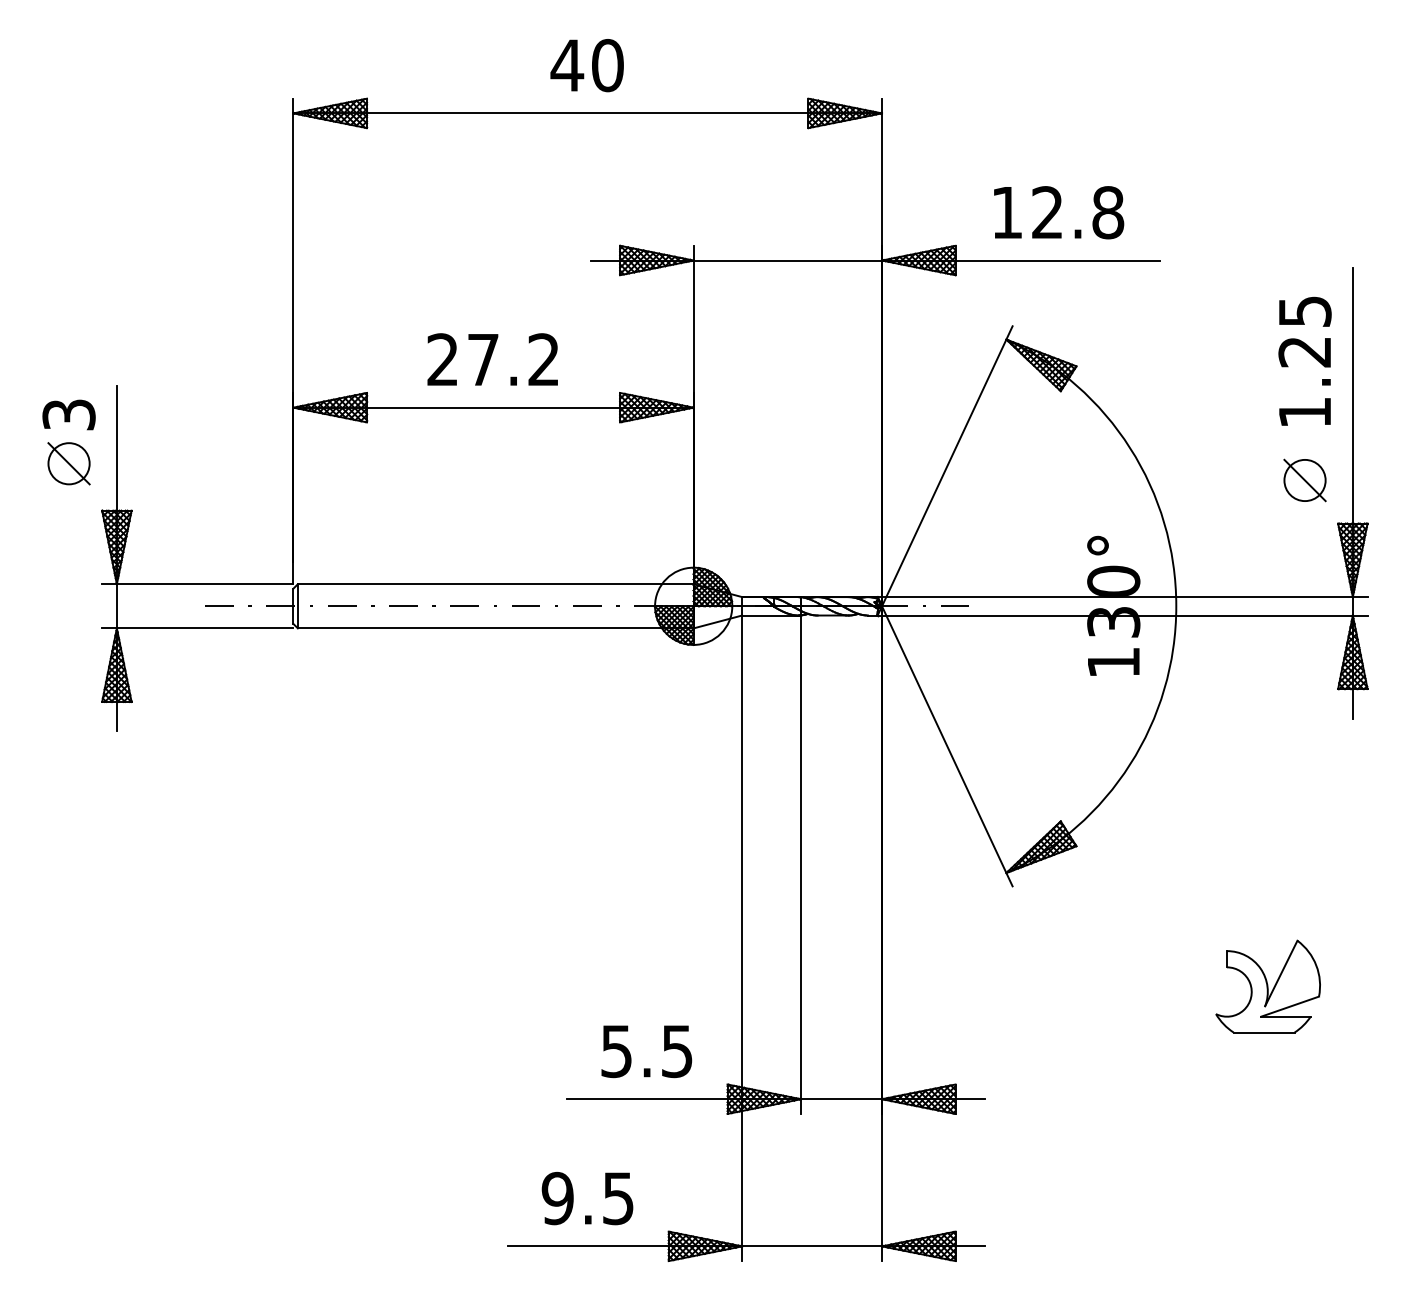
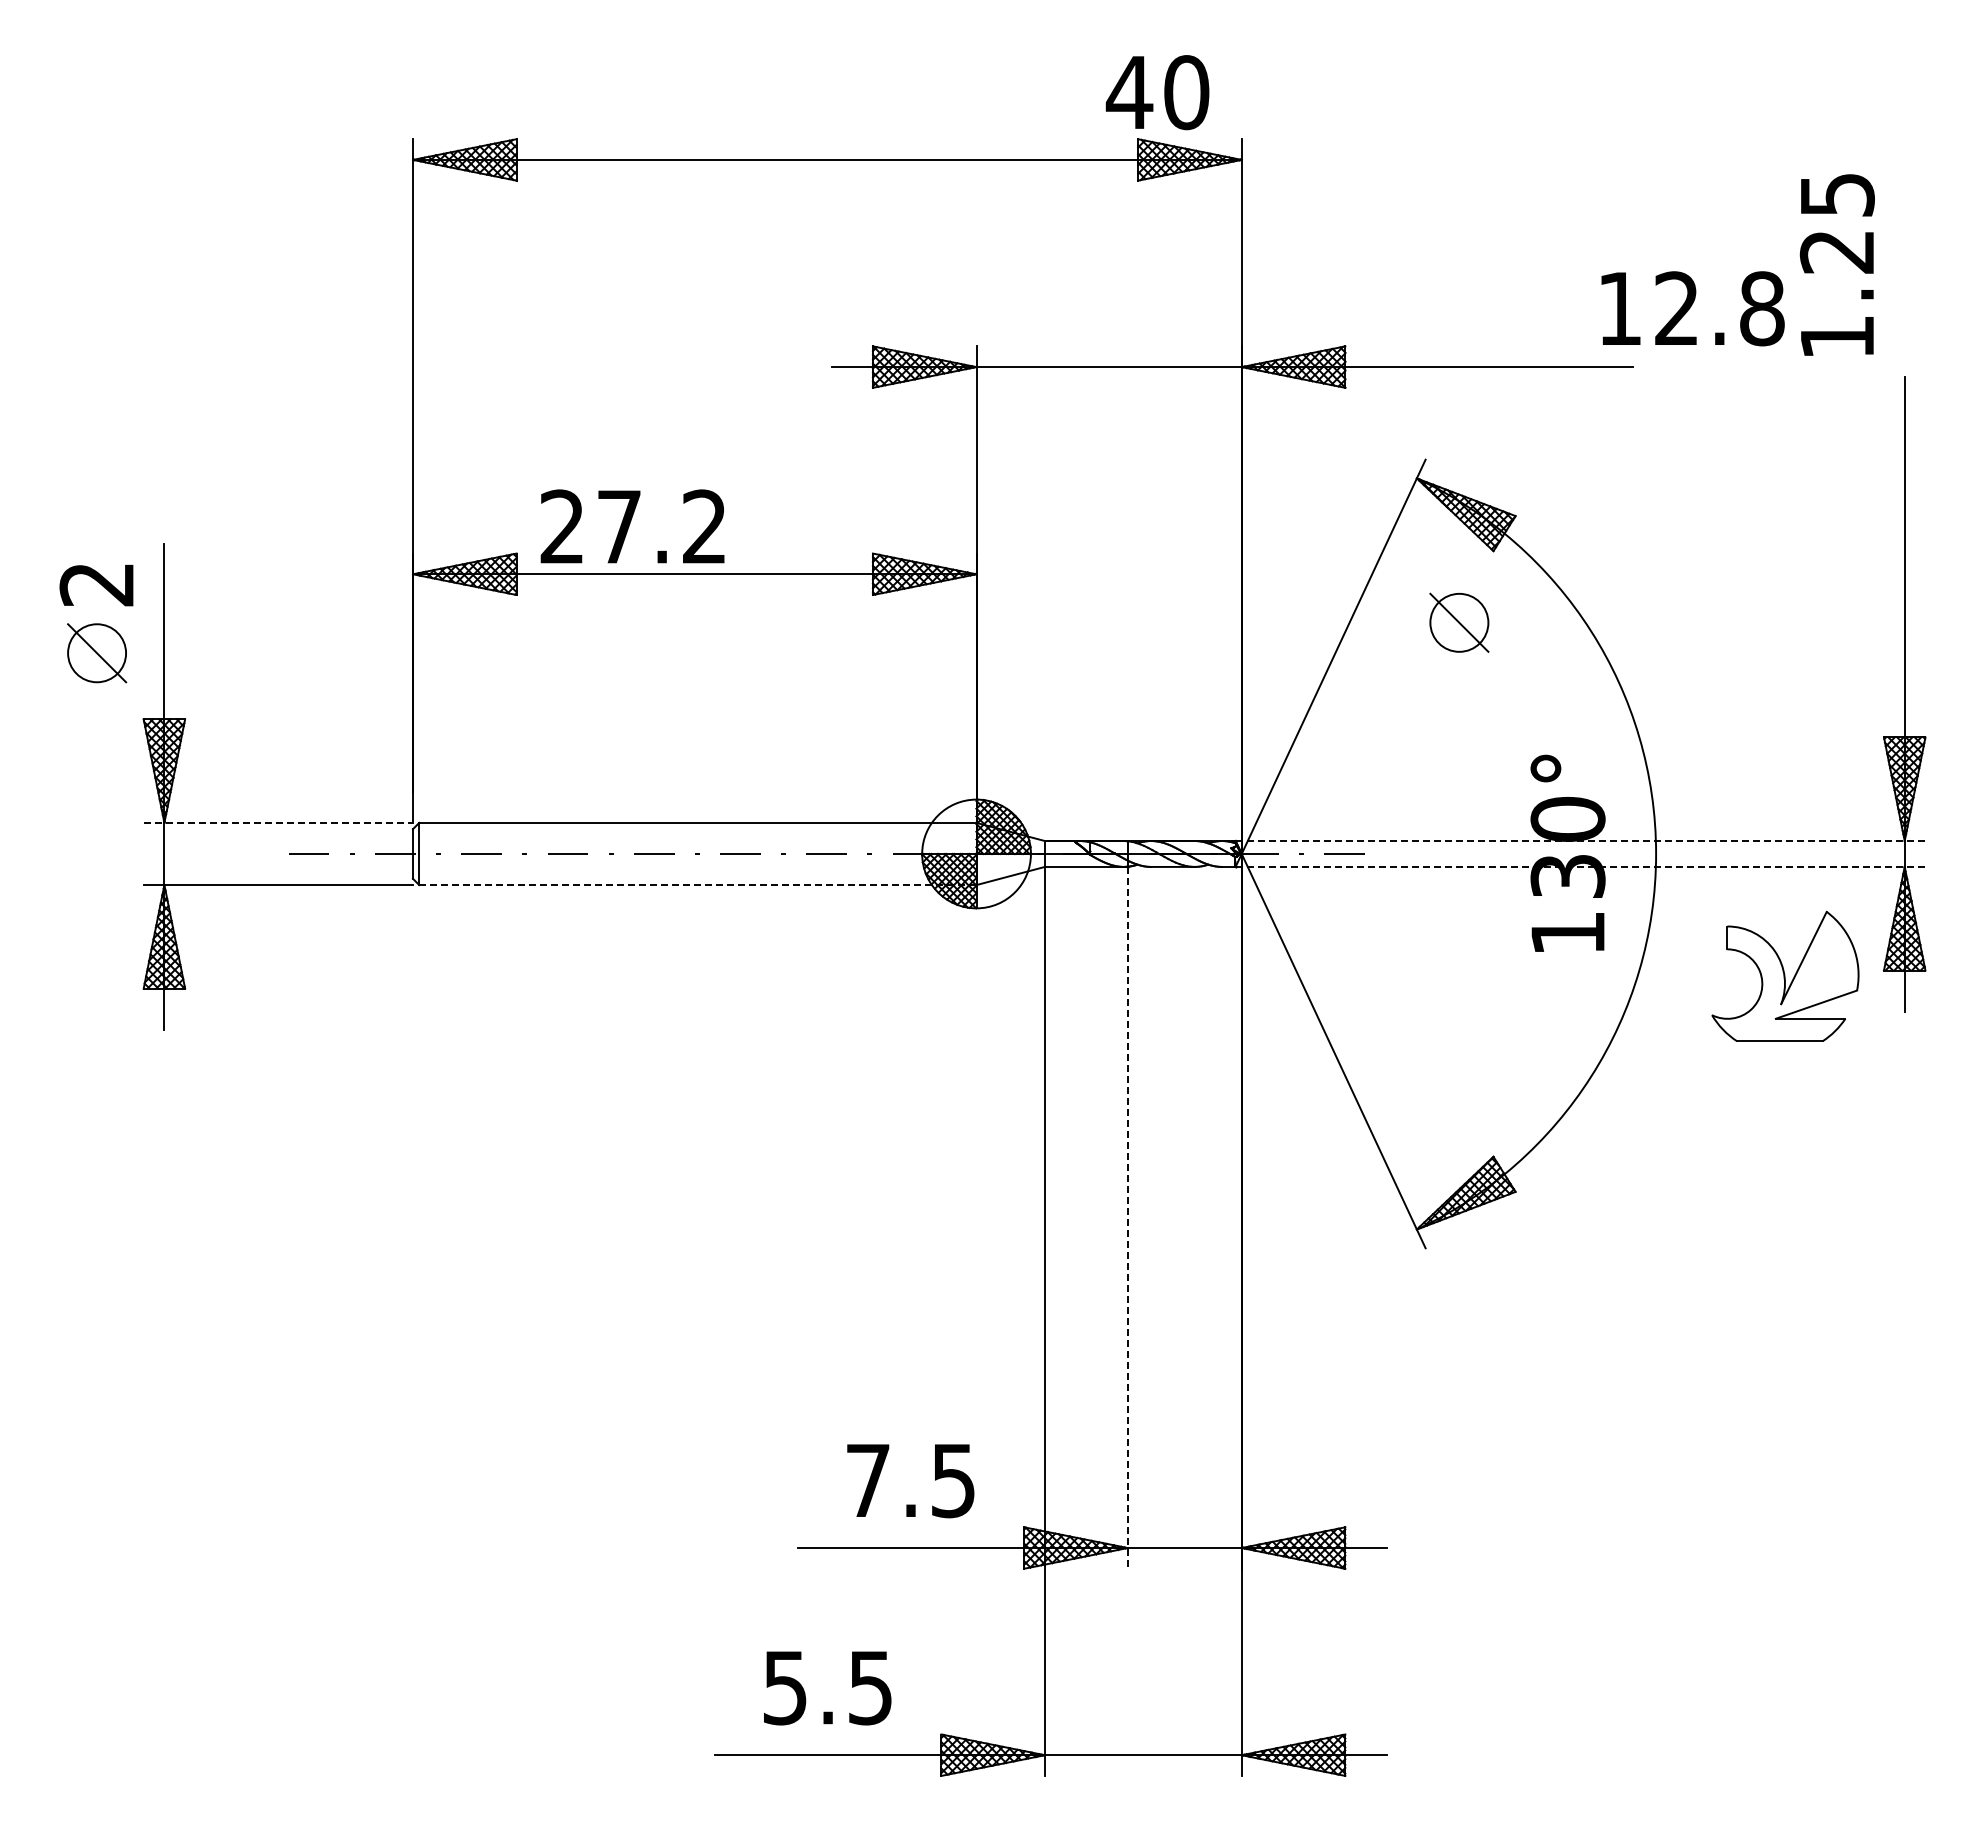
text: (587, 65) -> (1157, 92), moved
text: (1058, 212) -> (1692, 308), moved
text: (492, 359) -> (632, 526), moved
text: (1304, 360) -> (1836, 264), moved
text: (68, 414) -> (96, 584), 3 -> 2
part: (1305, 480) -> (1459, 622), moved
line: (197, 583) -> (278, 822), solid -> dashed
line: (1122, 597) -> (1580, 841), solid -> dashed
line: (1122, 615) -> (1580, 866), solid -> dashed
line: (495, 628) -> (697, 885), solid -> dashed
line: (800, 864) -> (1127, 1217), solid -> dashed
part: (1268, 985) -> (1785, 975), moved
text: (616, 1051) -> (867, 1481), 5.5 -> 7.5
text: (557, 1198) -> (784, 1687), 9.5 -> 5.5

